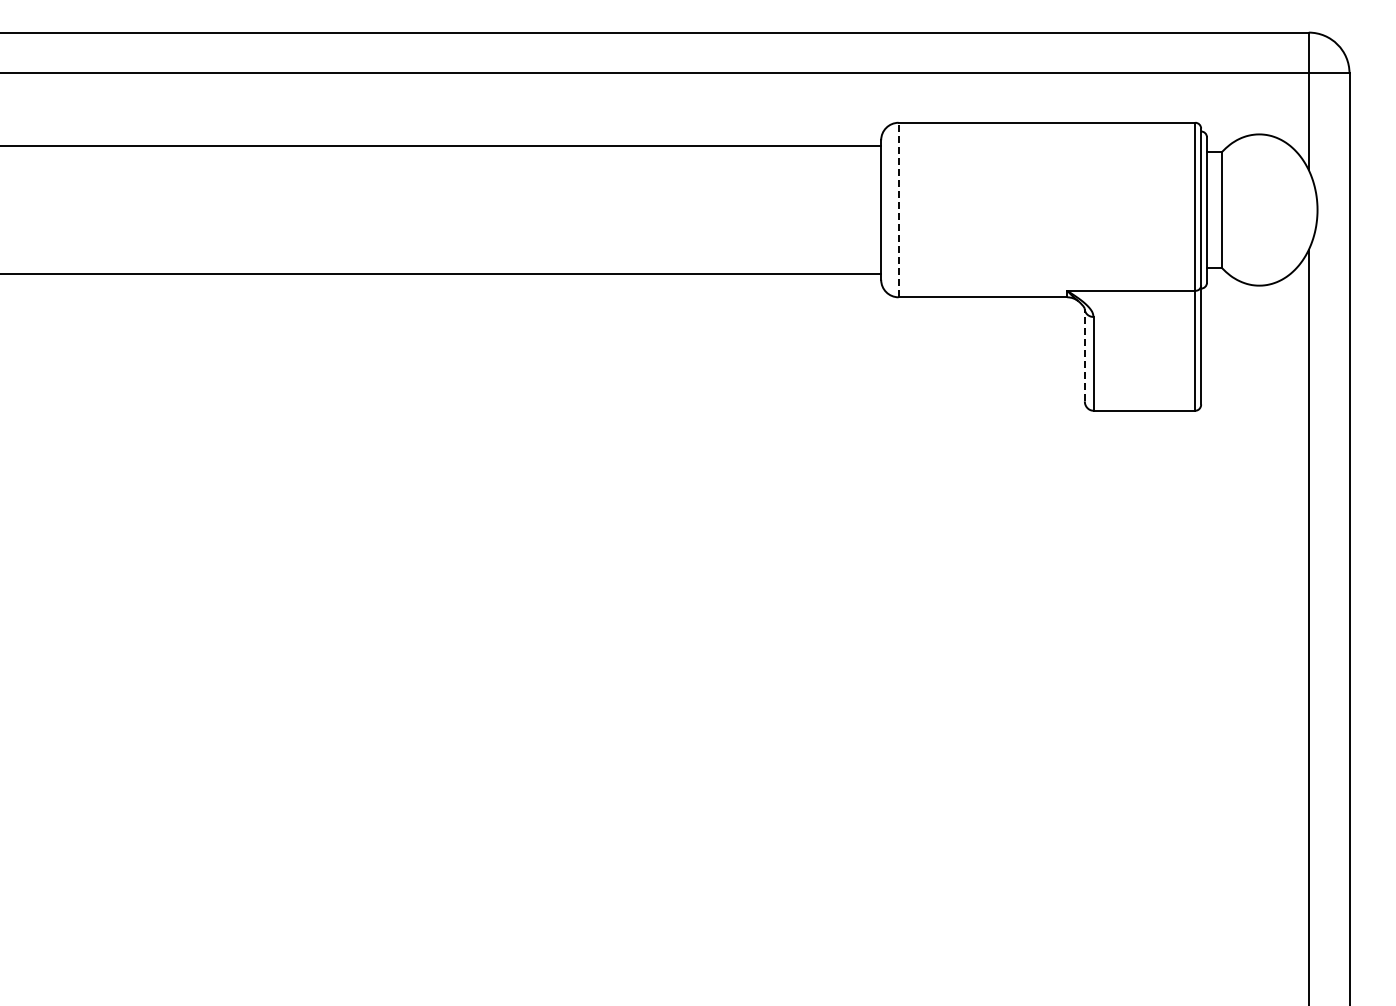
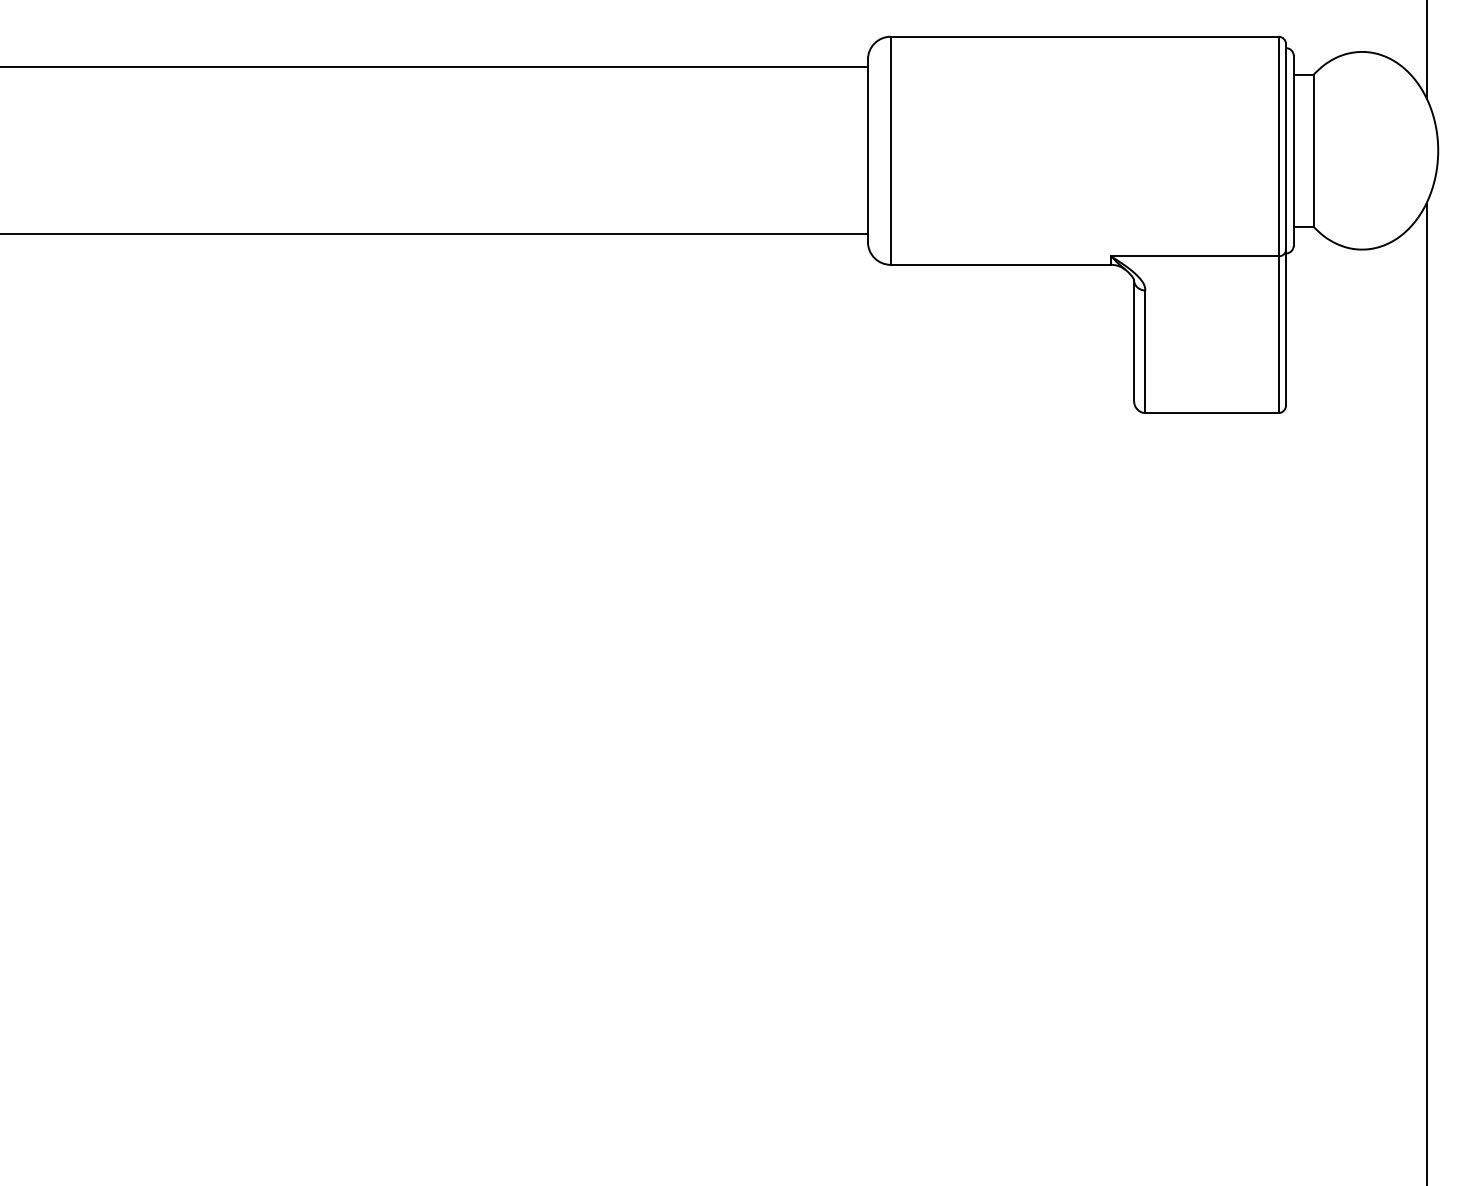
line: (898, 209) -> (890, 150), dashed -> solid
line: (1084, 354) -> (1133, 339), dashed -> solid

